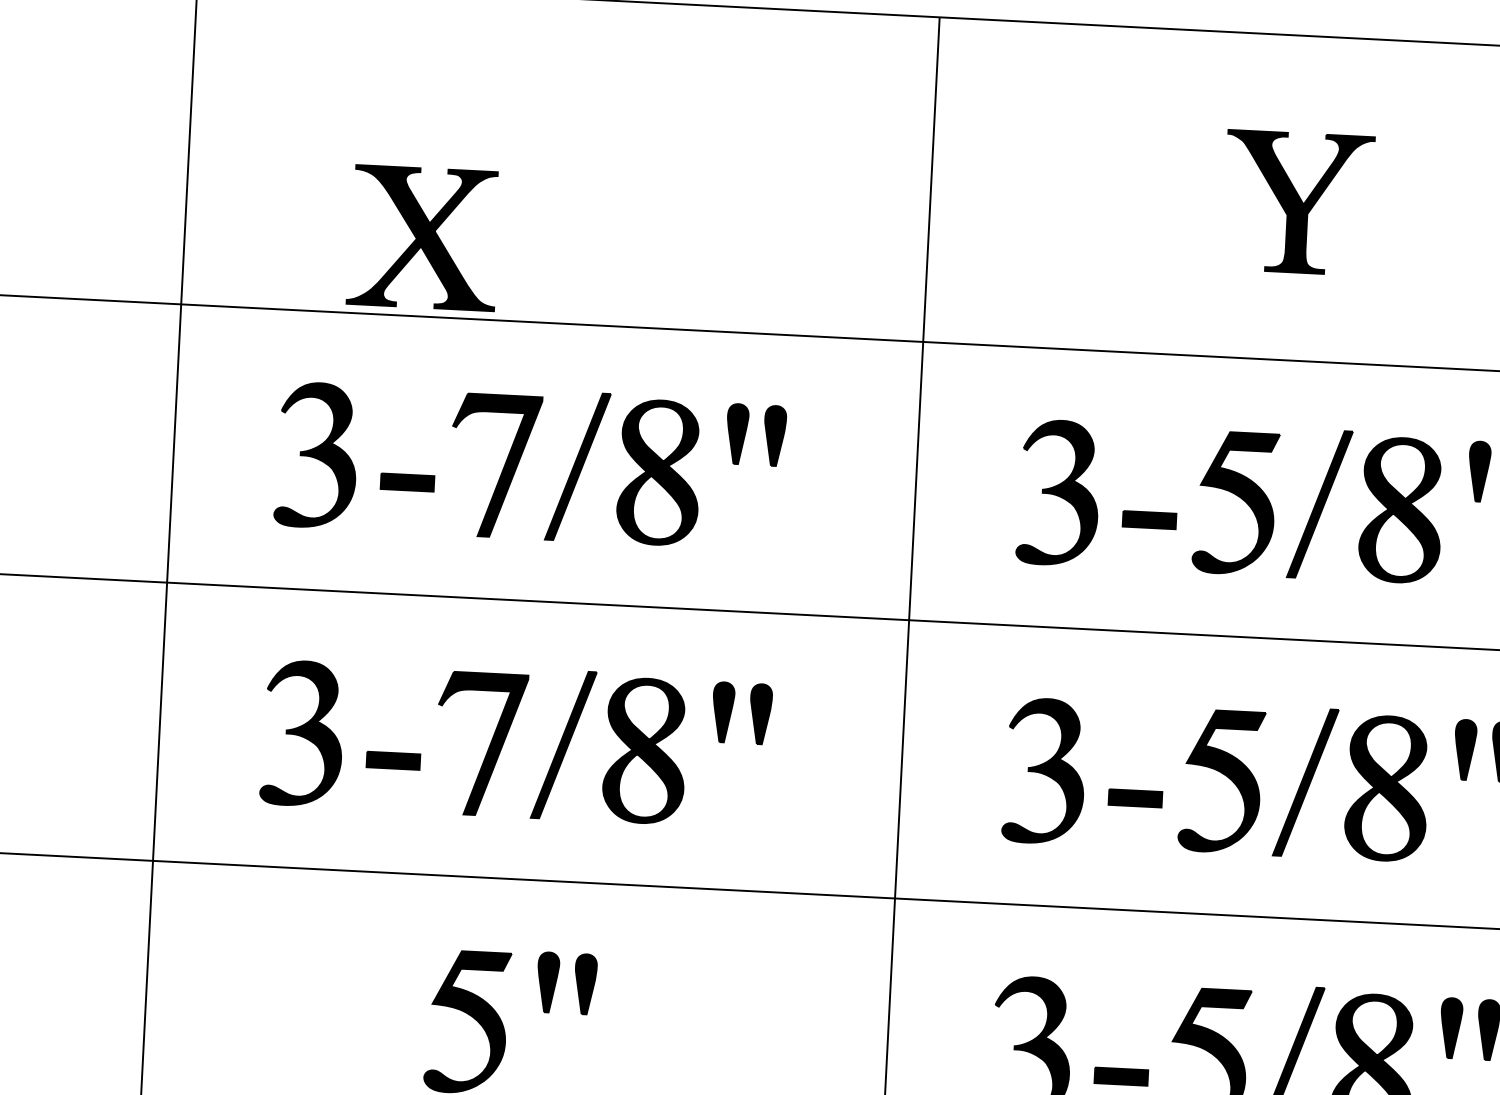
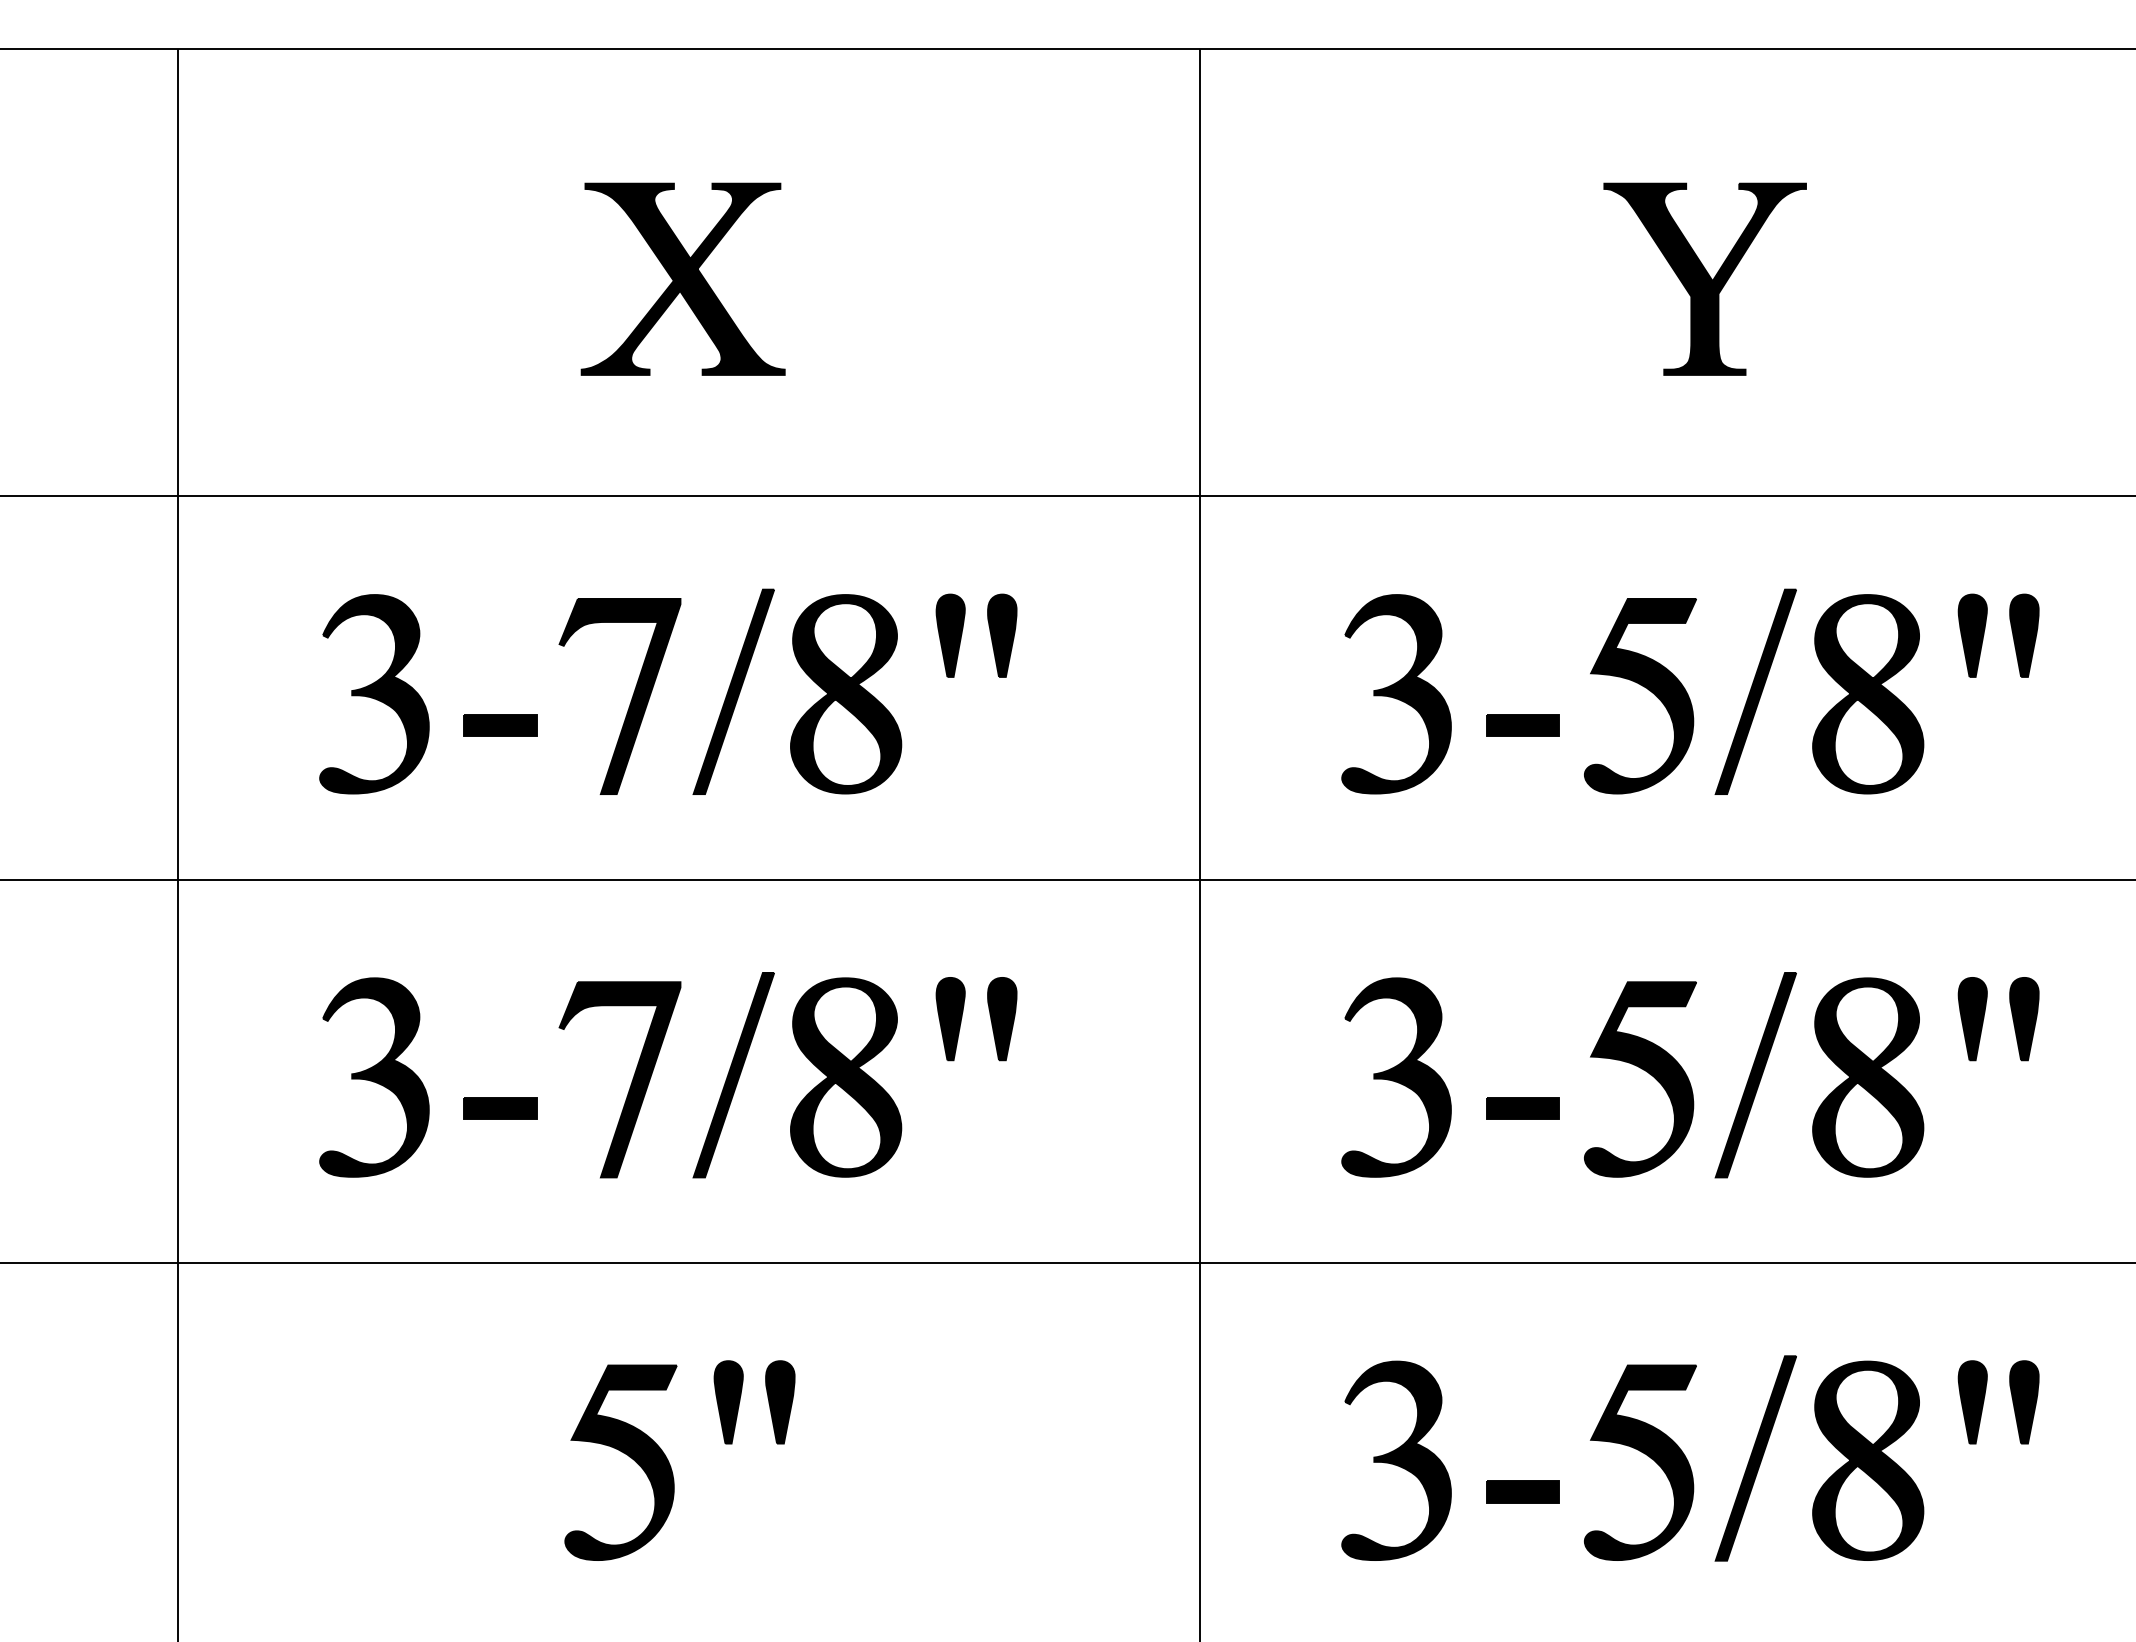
part: (423, 237) -> (682, 278), moved

